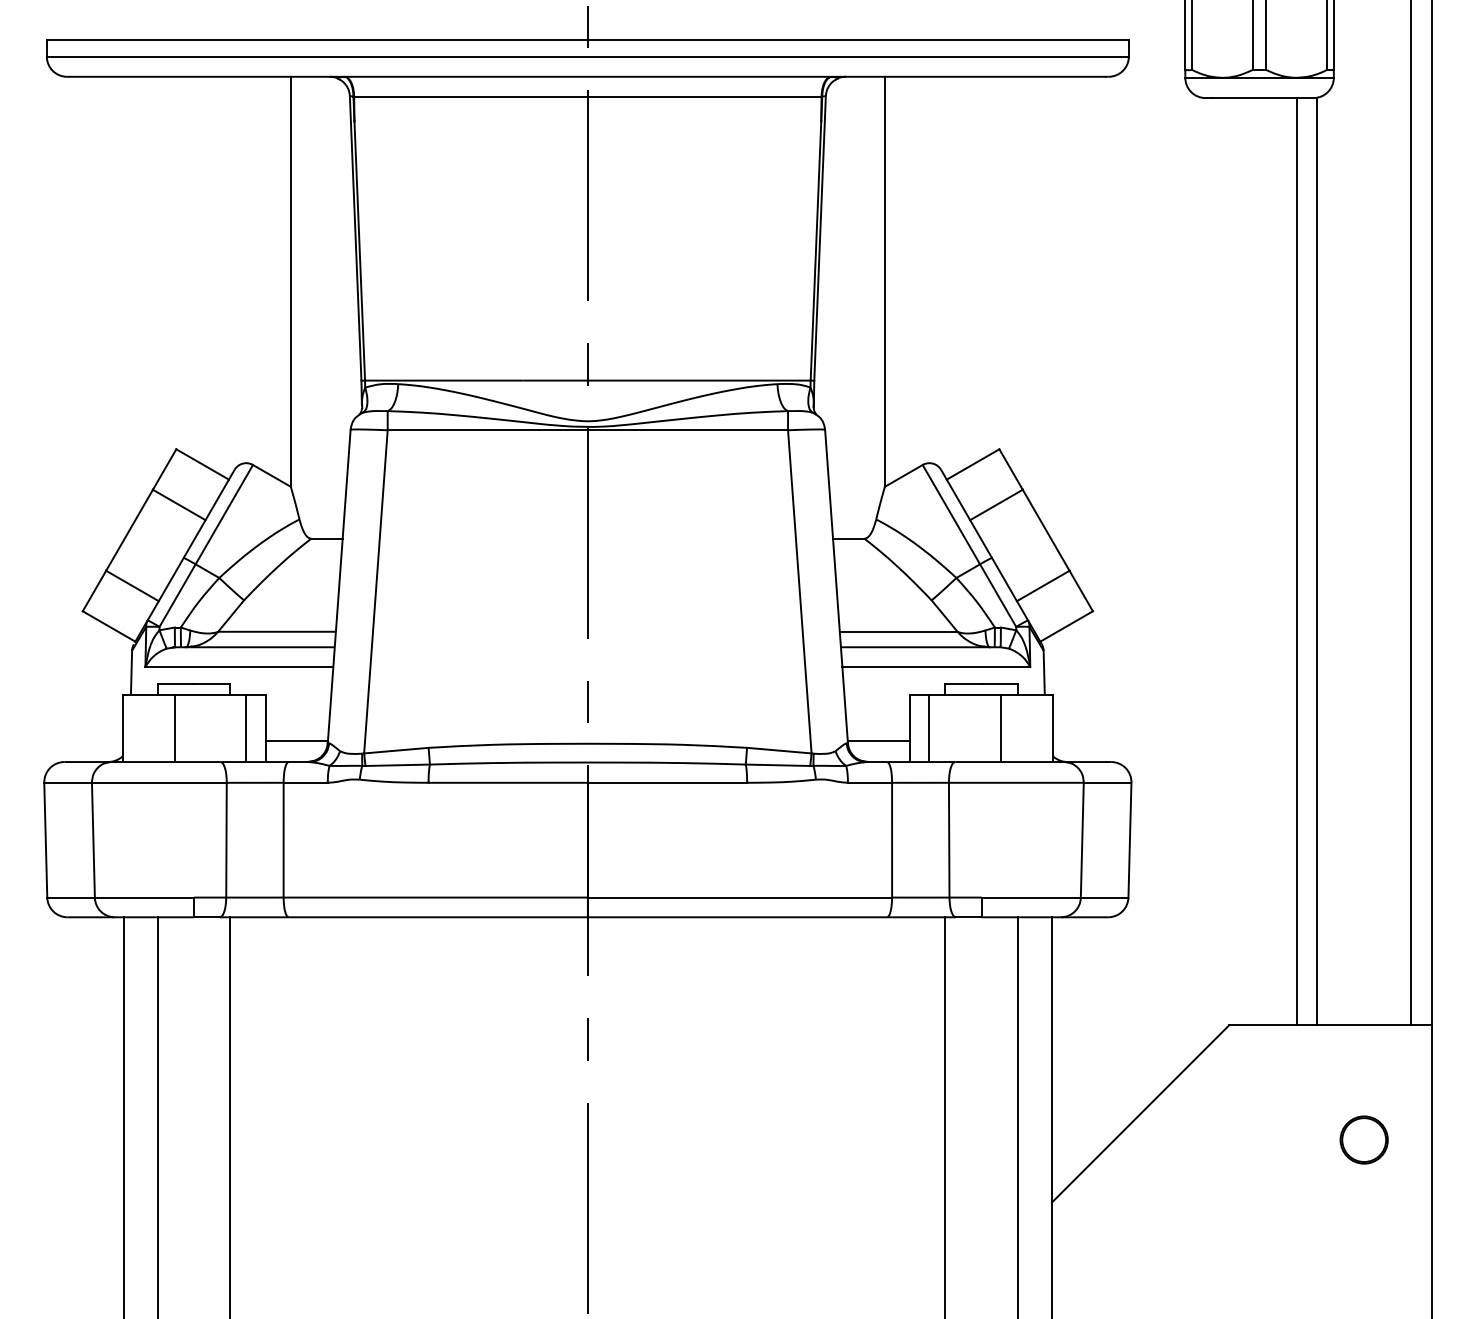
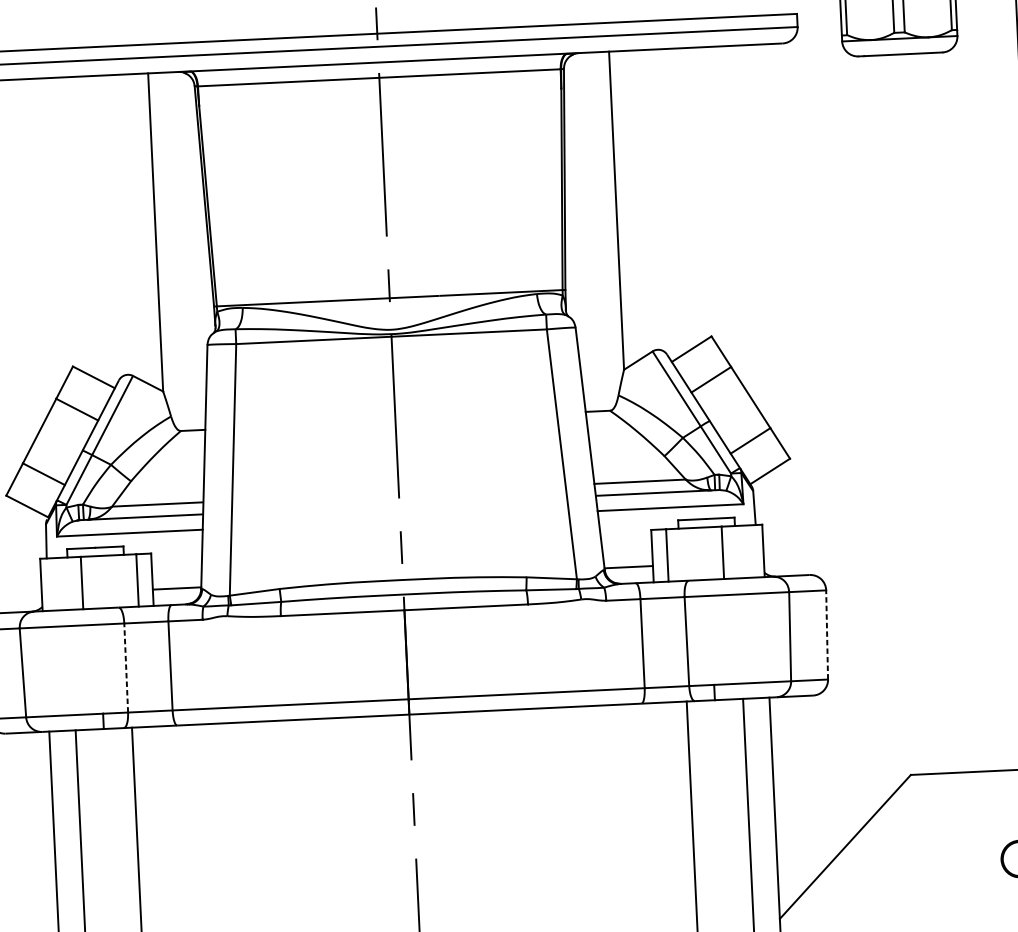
line: (1296, 561) -> (946, 412), removed
line: (1316, 561) -> (961, 411), removed
line: (226, 839) -> (126, 667), solid -> dashed
line: (1129, 839) -> (826, 634), solid -> dashed

